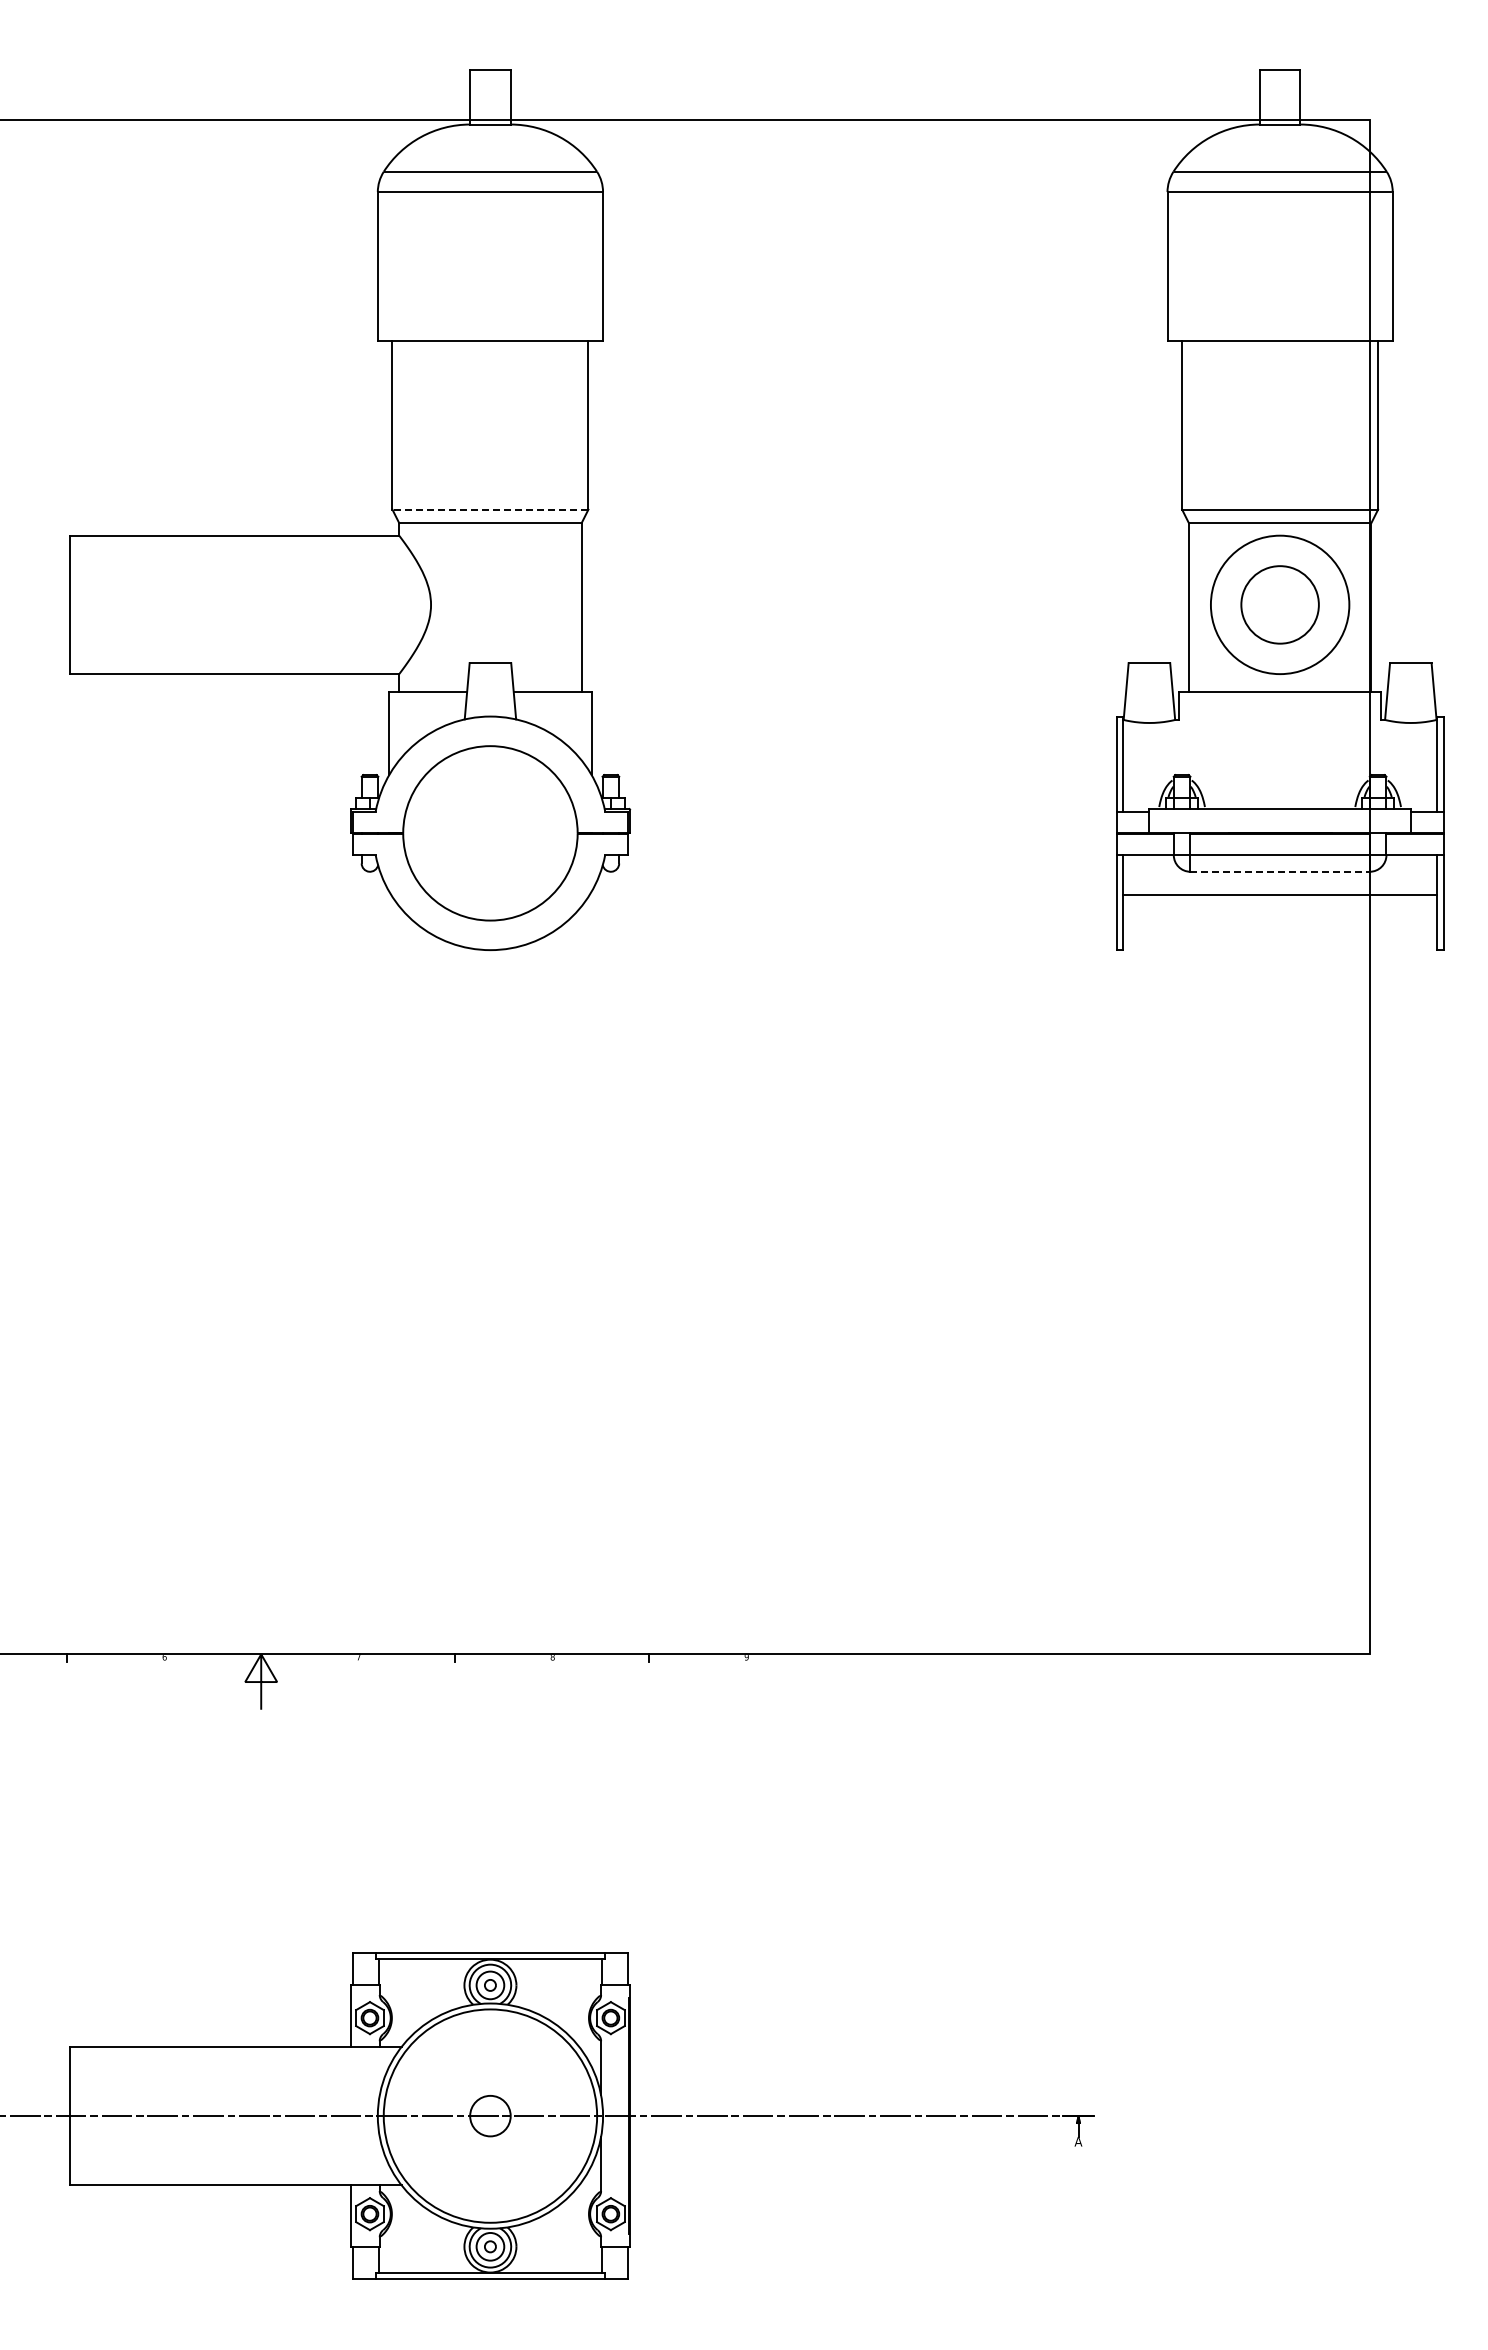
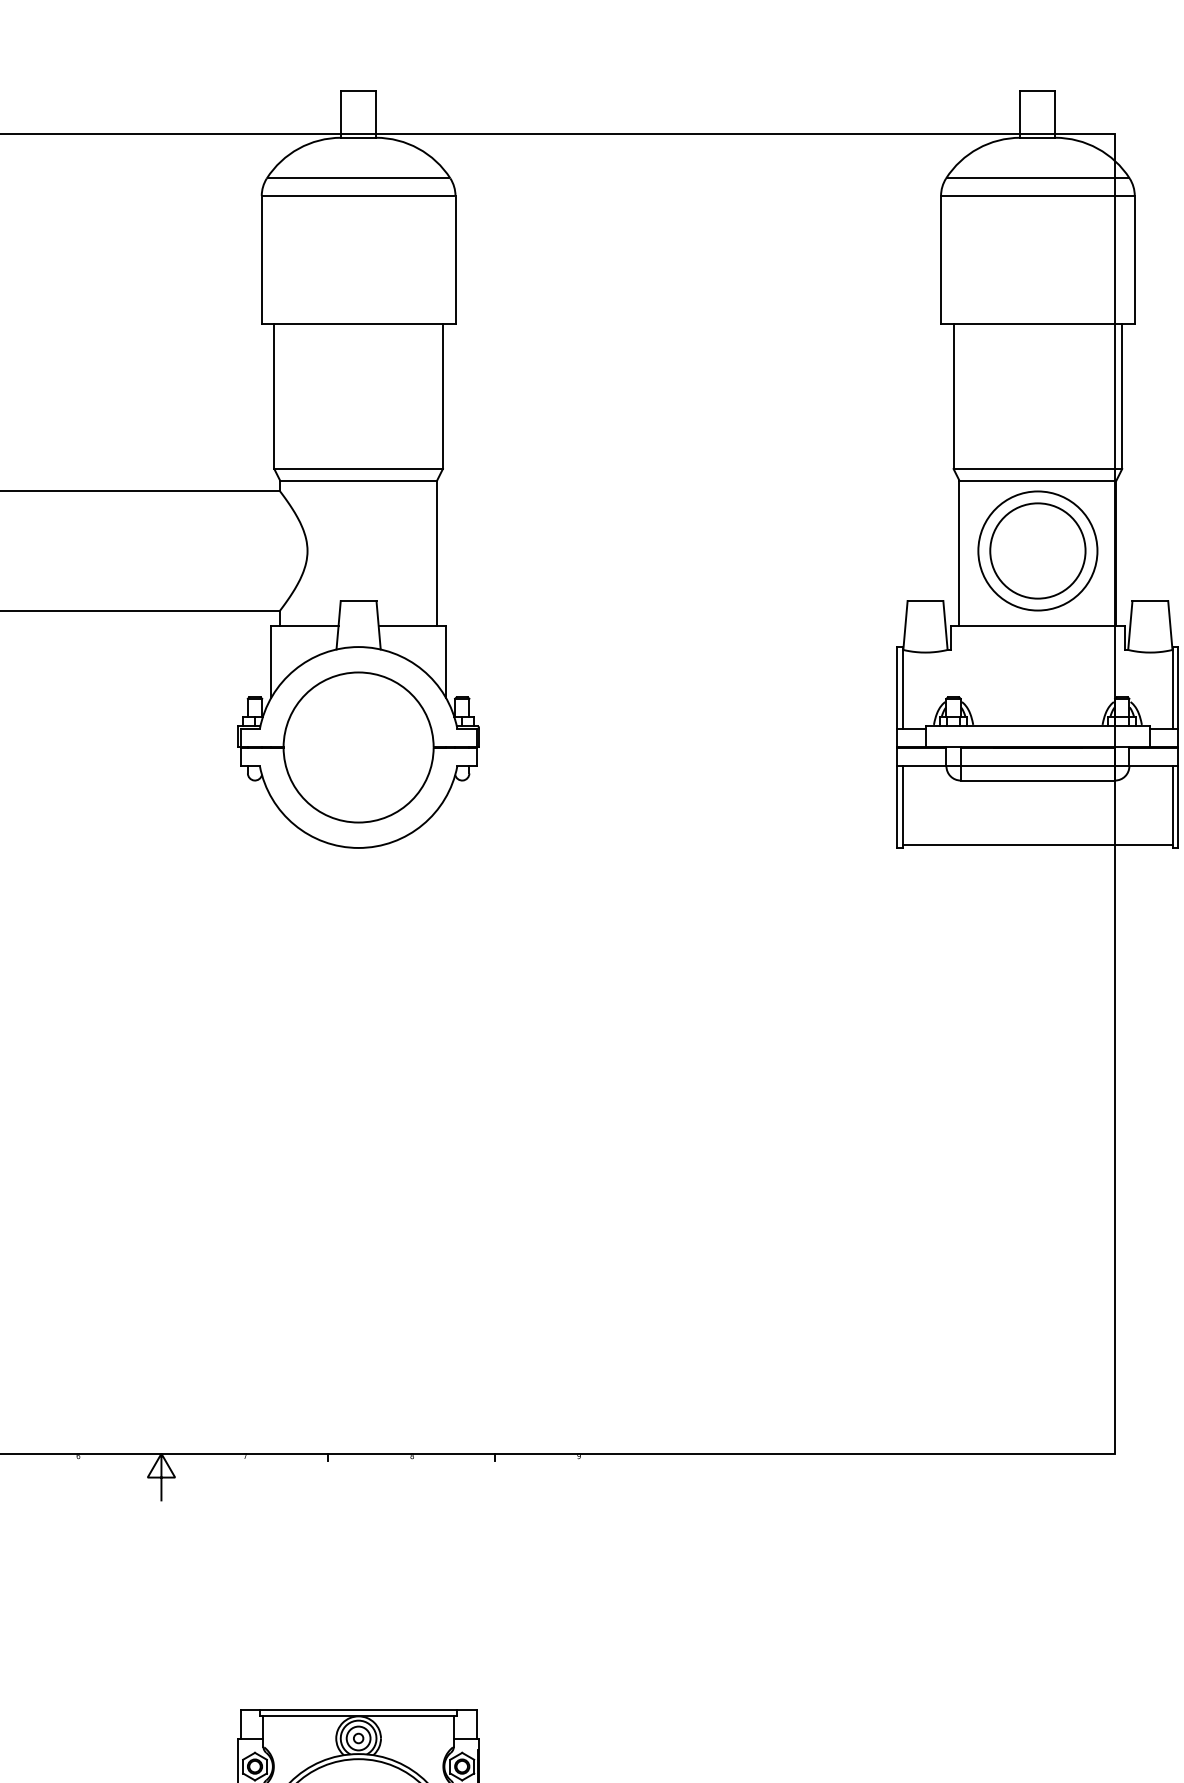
line: (490, 509) -> (358, 468), dashed -> solid
circle: (1279, 604) -> (1037, 550), size x1.43
line: (1280, 871) -> (1038, 780), dashed -> solid
line: (1279, 894) -> (1037, 844), moved

